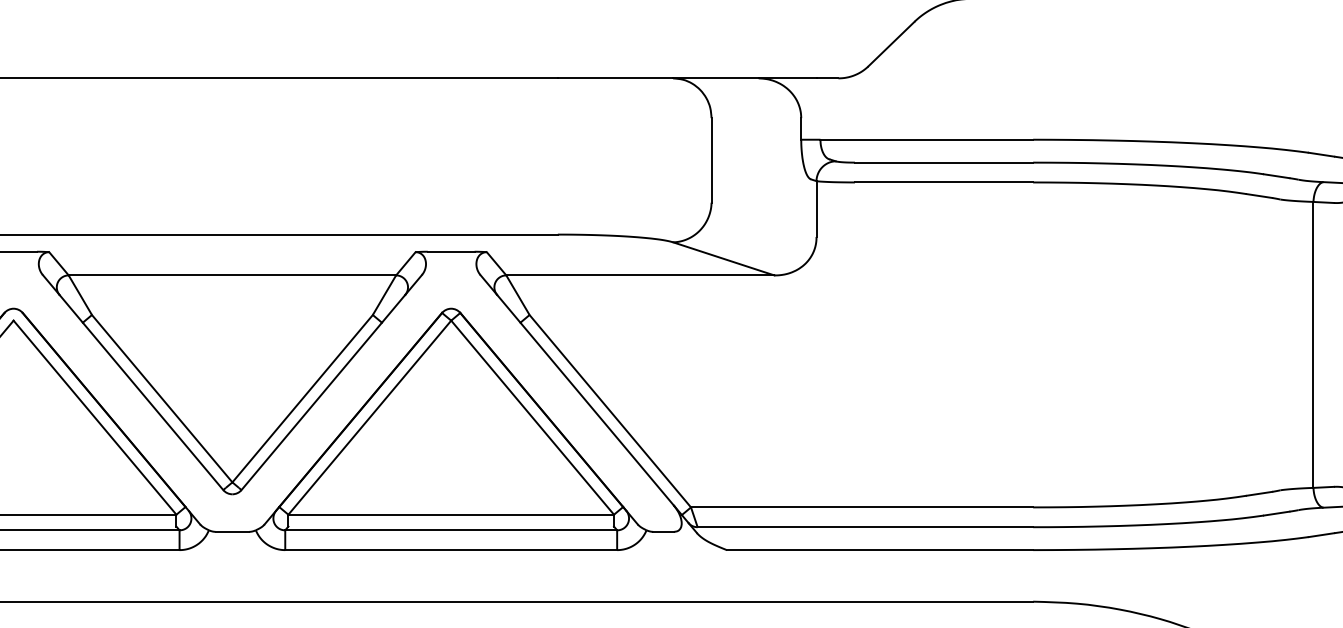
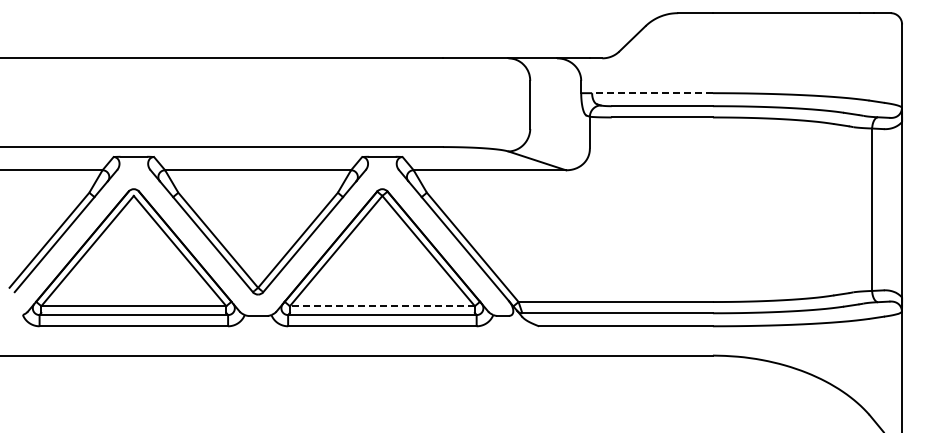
line: (926, 140) -> (652, 93), solid -> dashed
line: (449, 515) -> (381, 306), solid -> dashed

